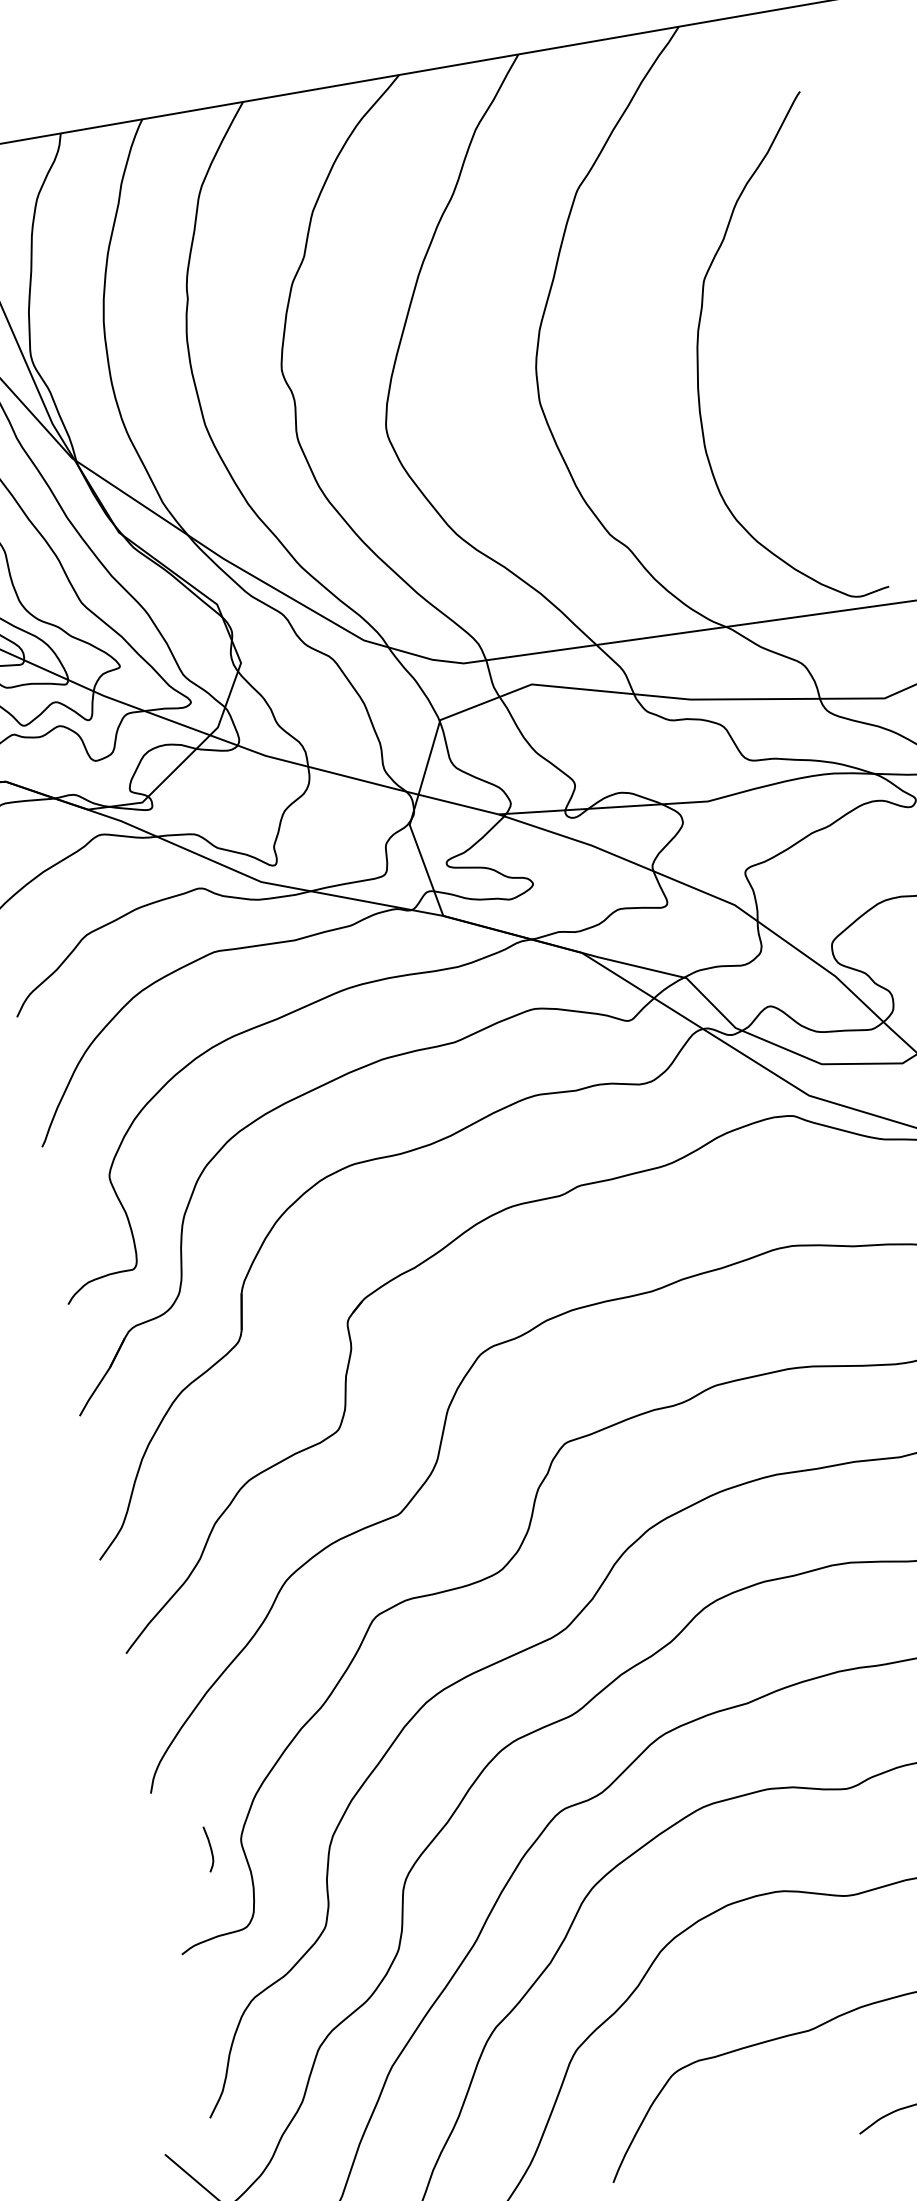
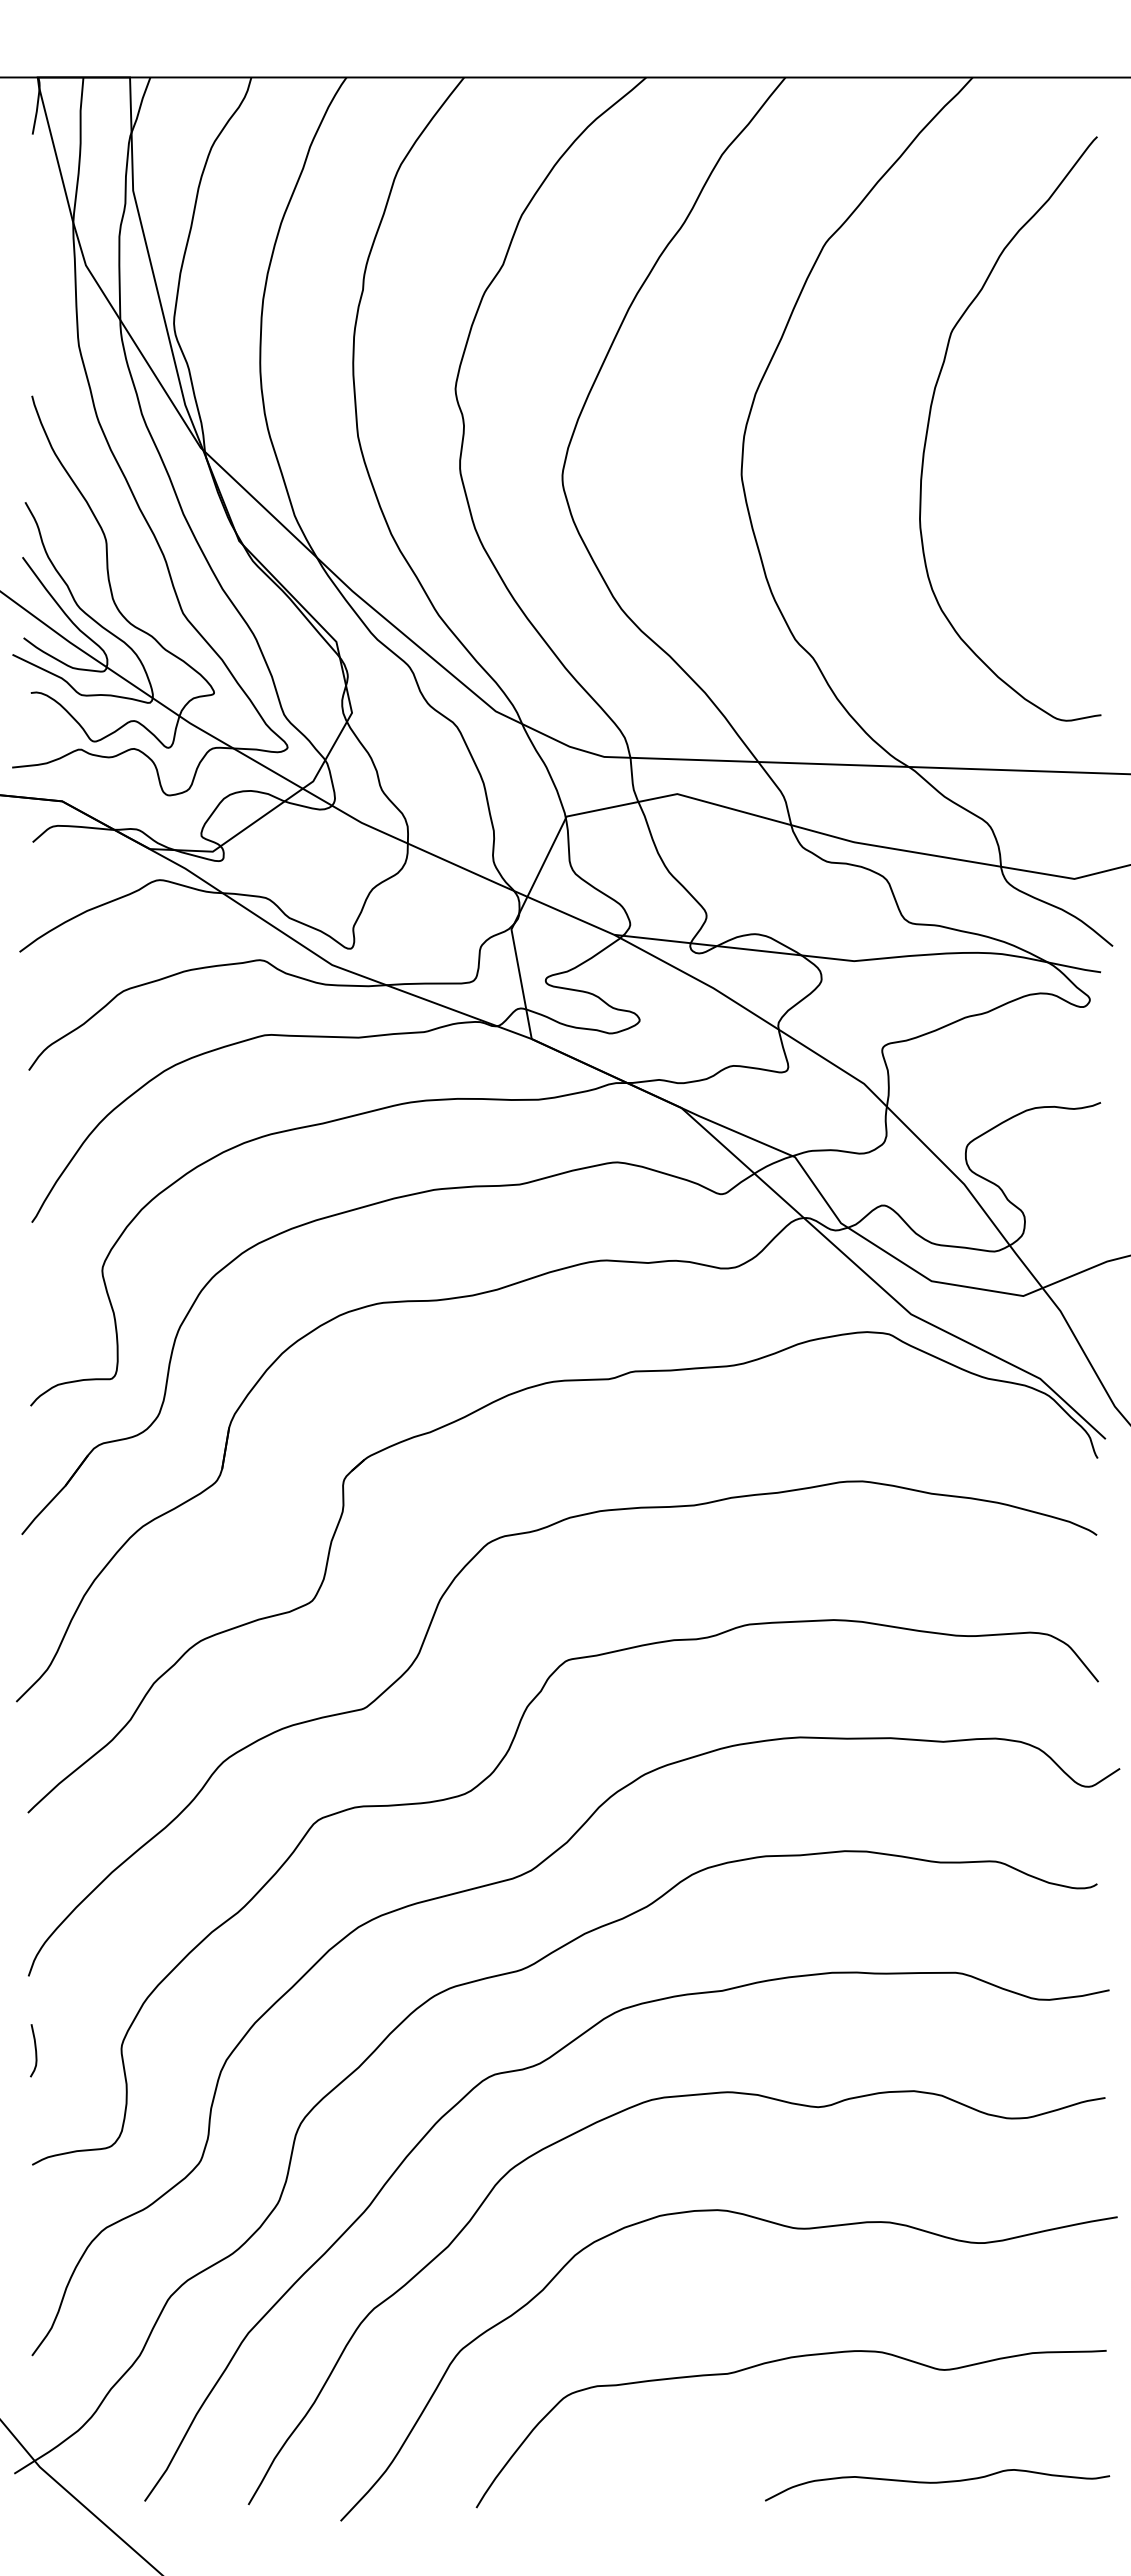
curve: (698, 356) -> (930, 417), moved
curve: (210, 1848) -> (35, 2050), moved

